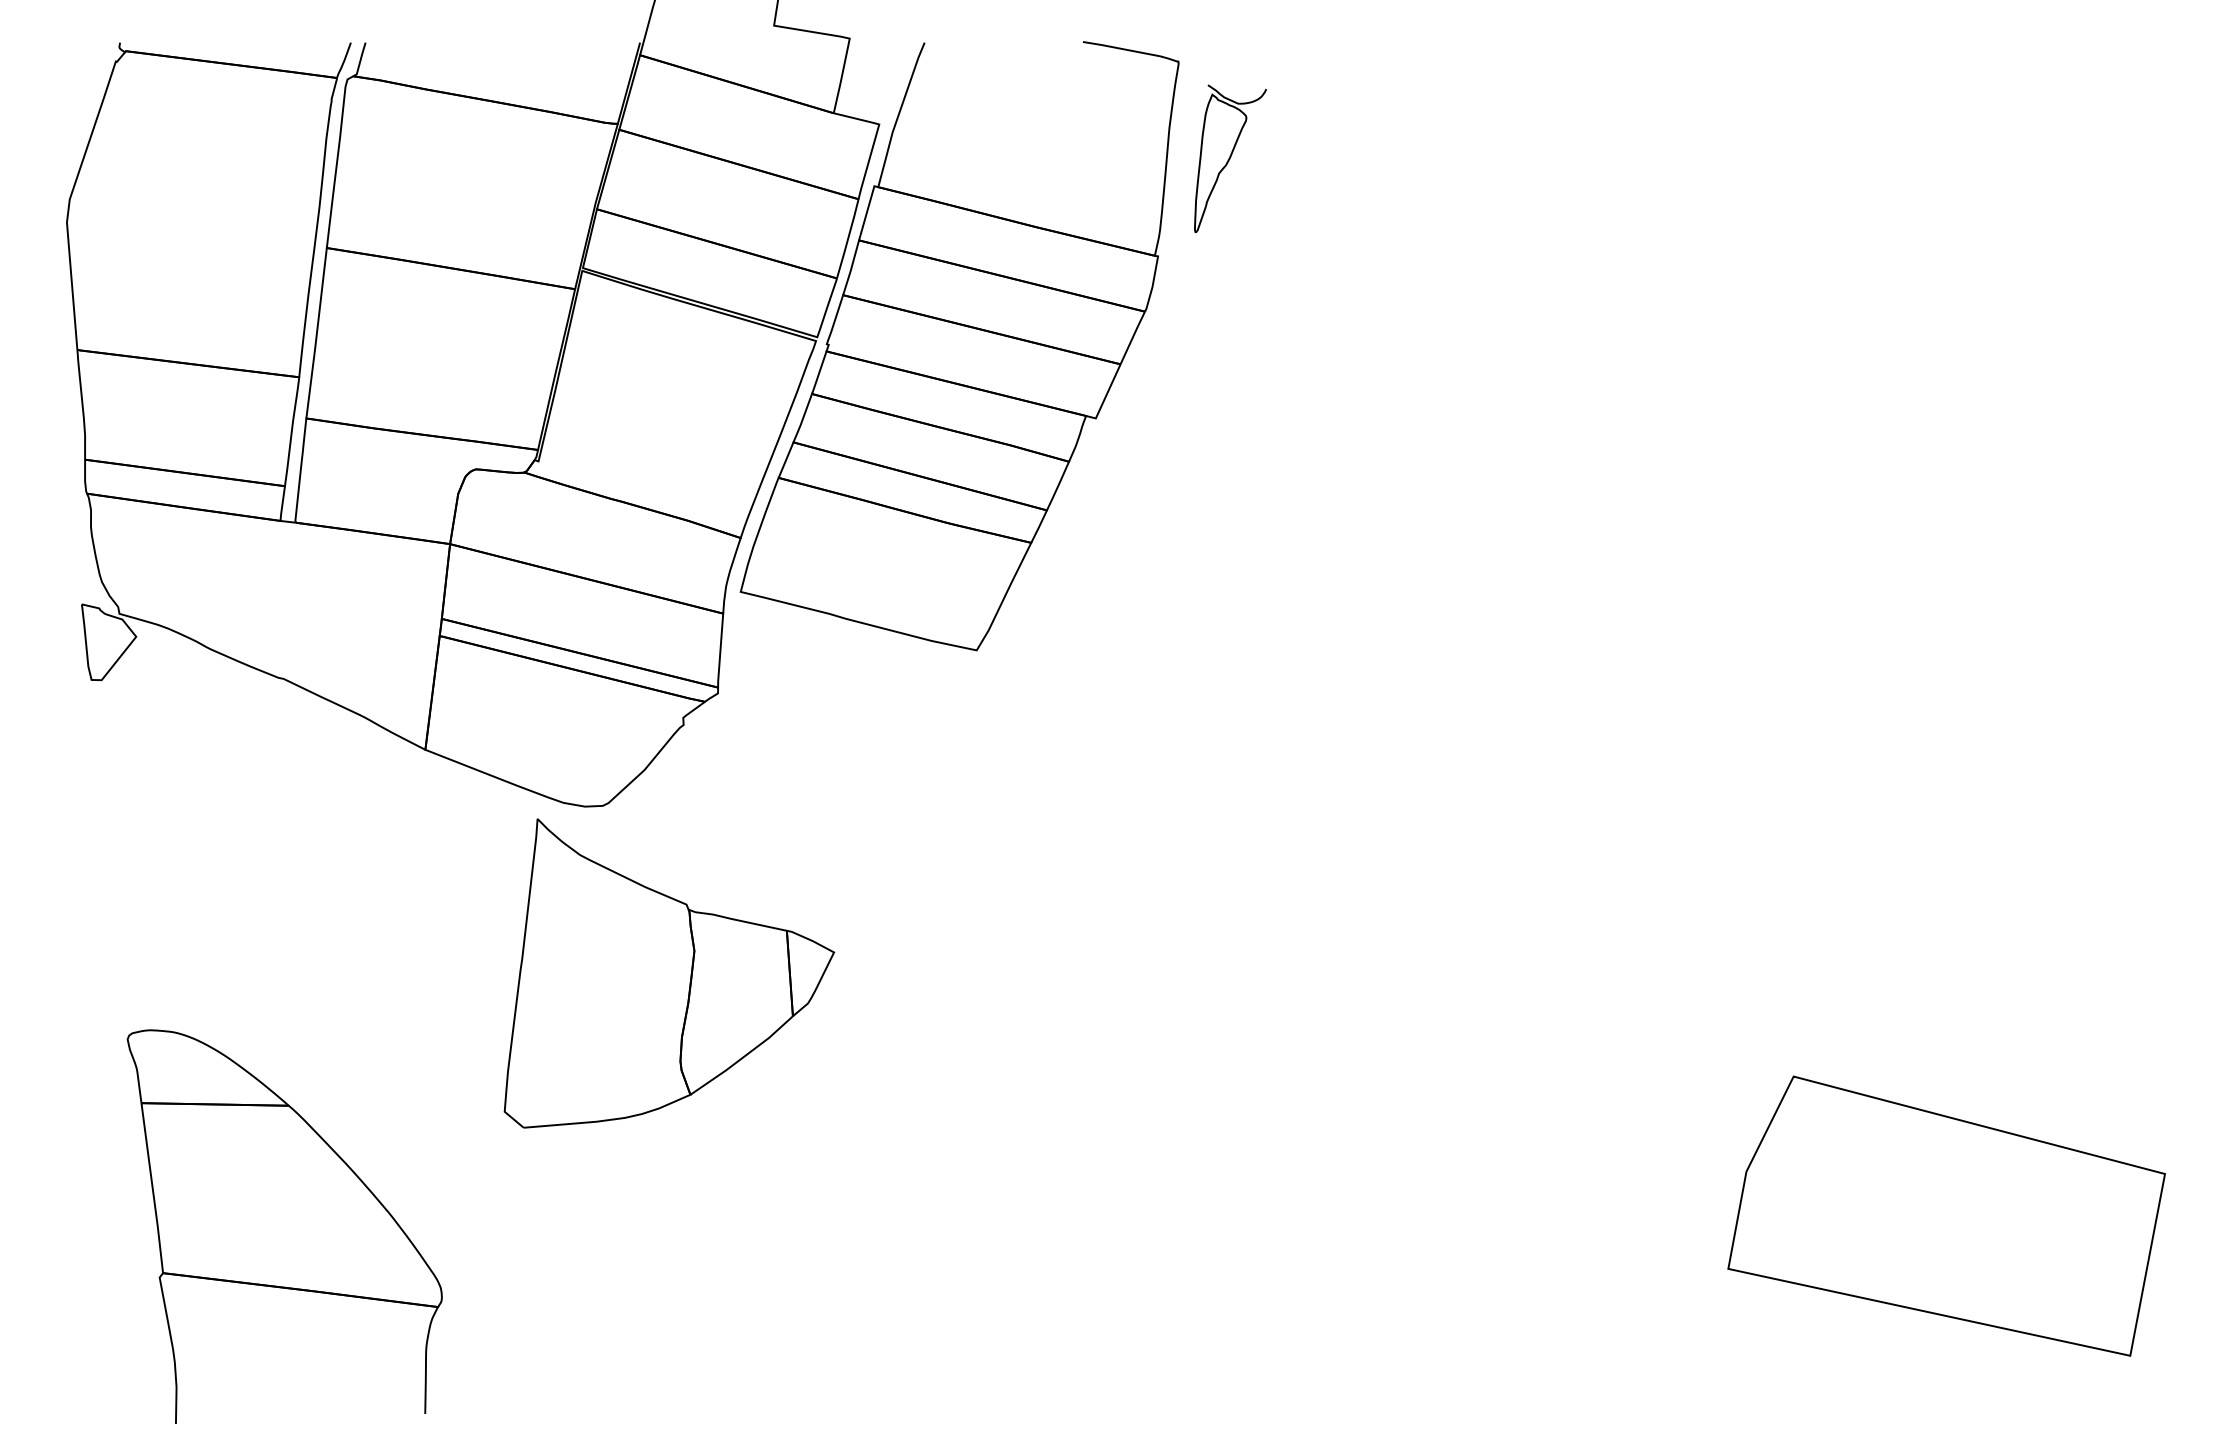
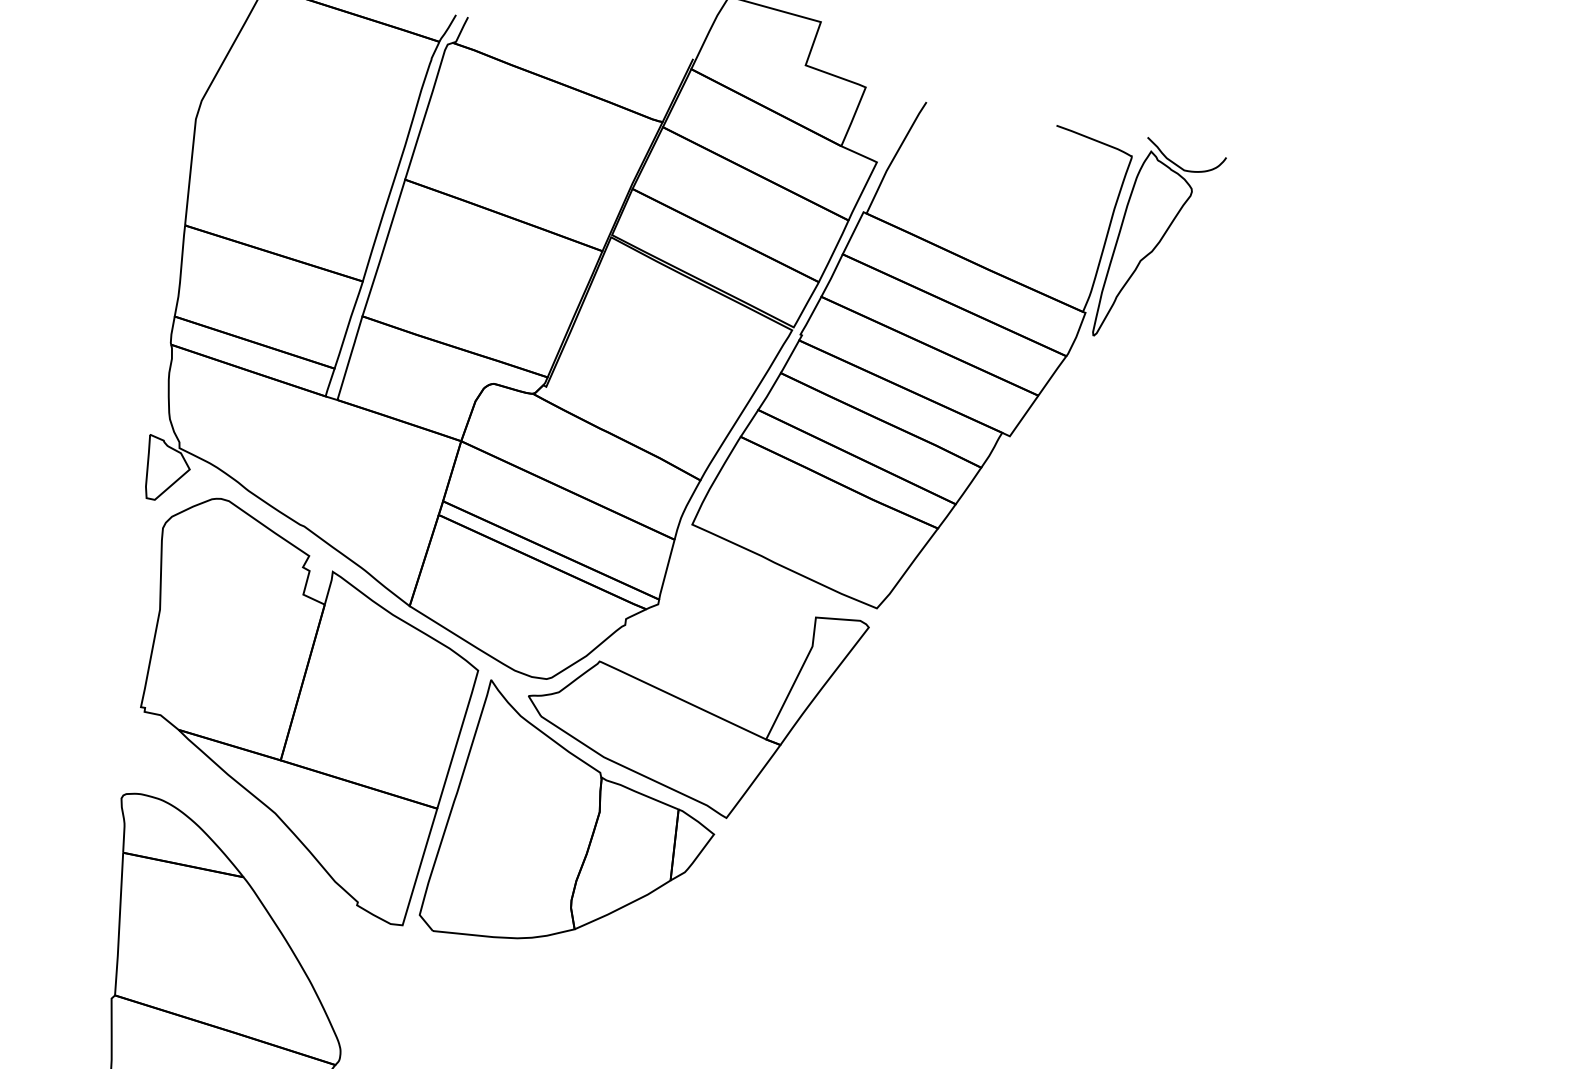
part: (1230, 158) -> (1159, 243), size x1.67
part: (778, 799) -> (691, 700), added
part: (318, 896) -> (299, 710), added

